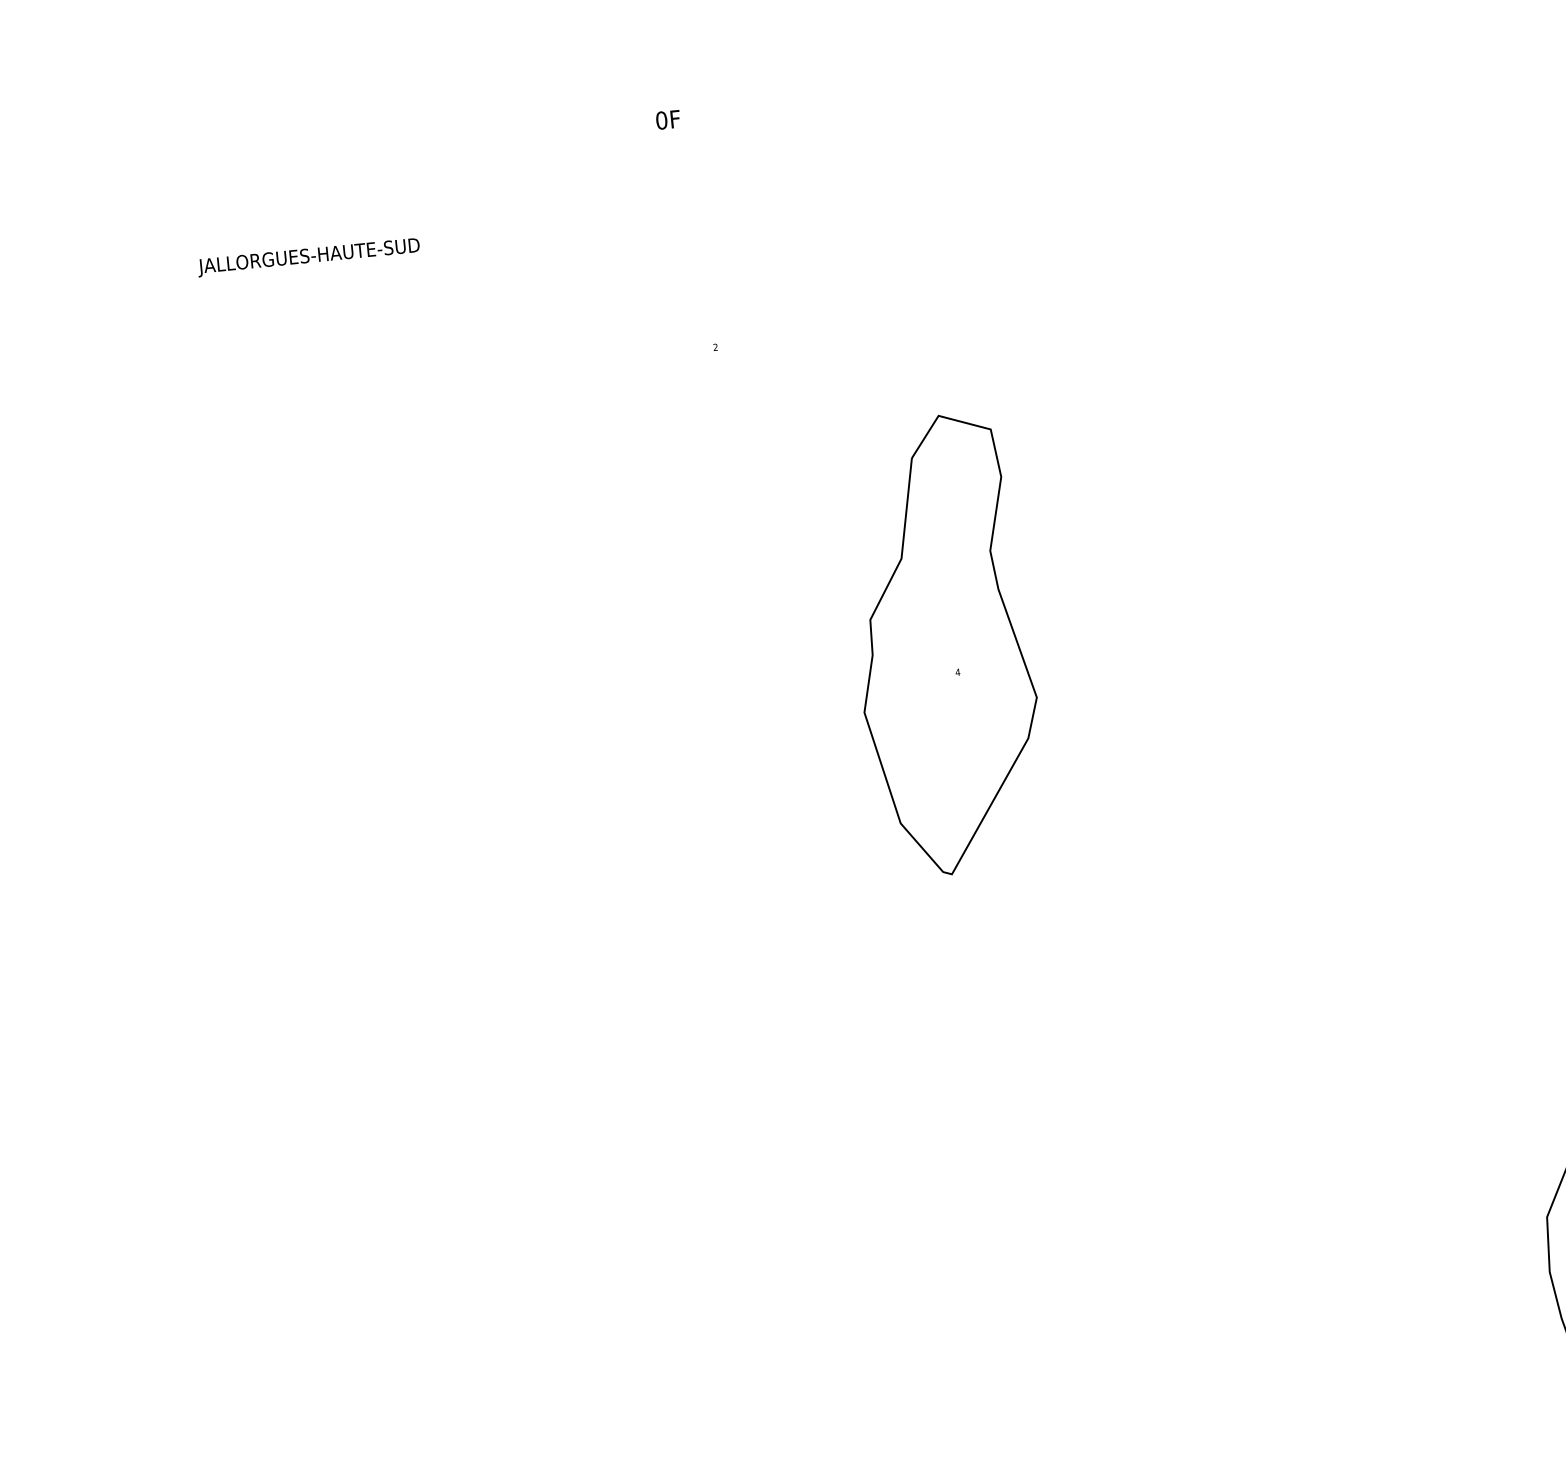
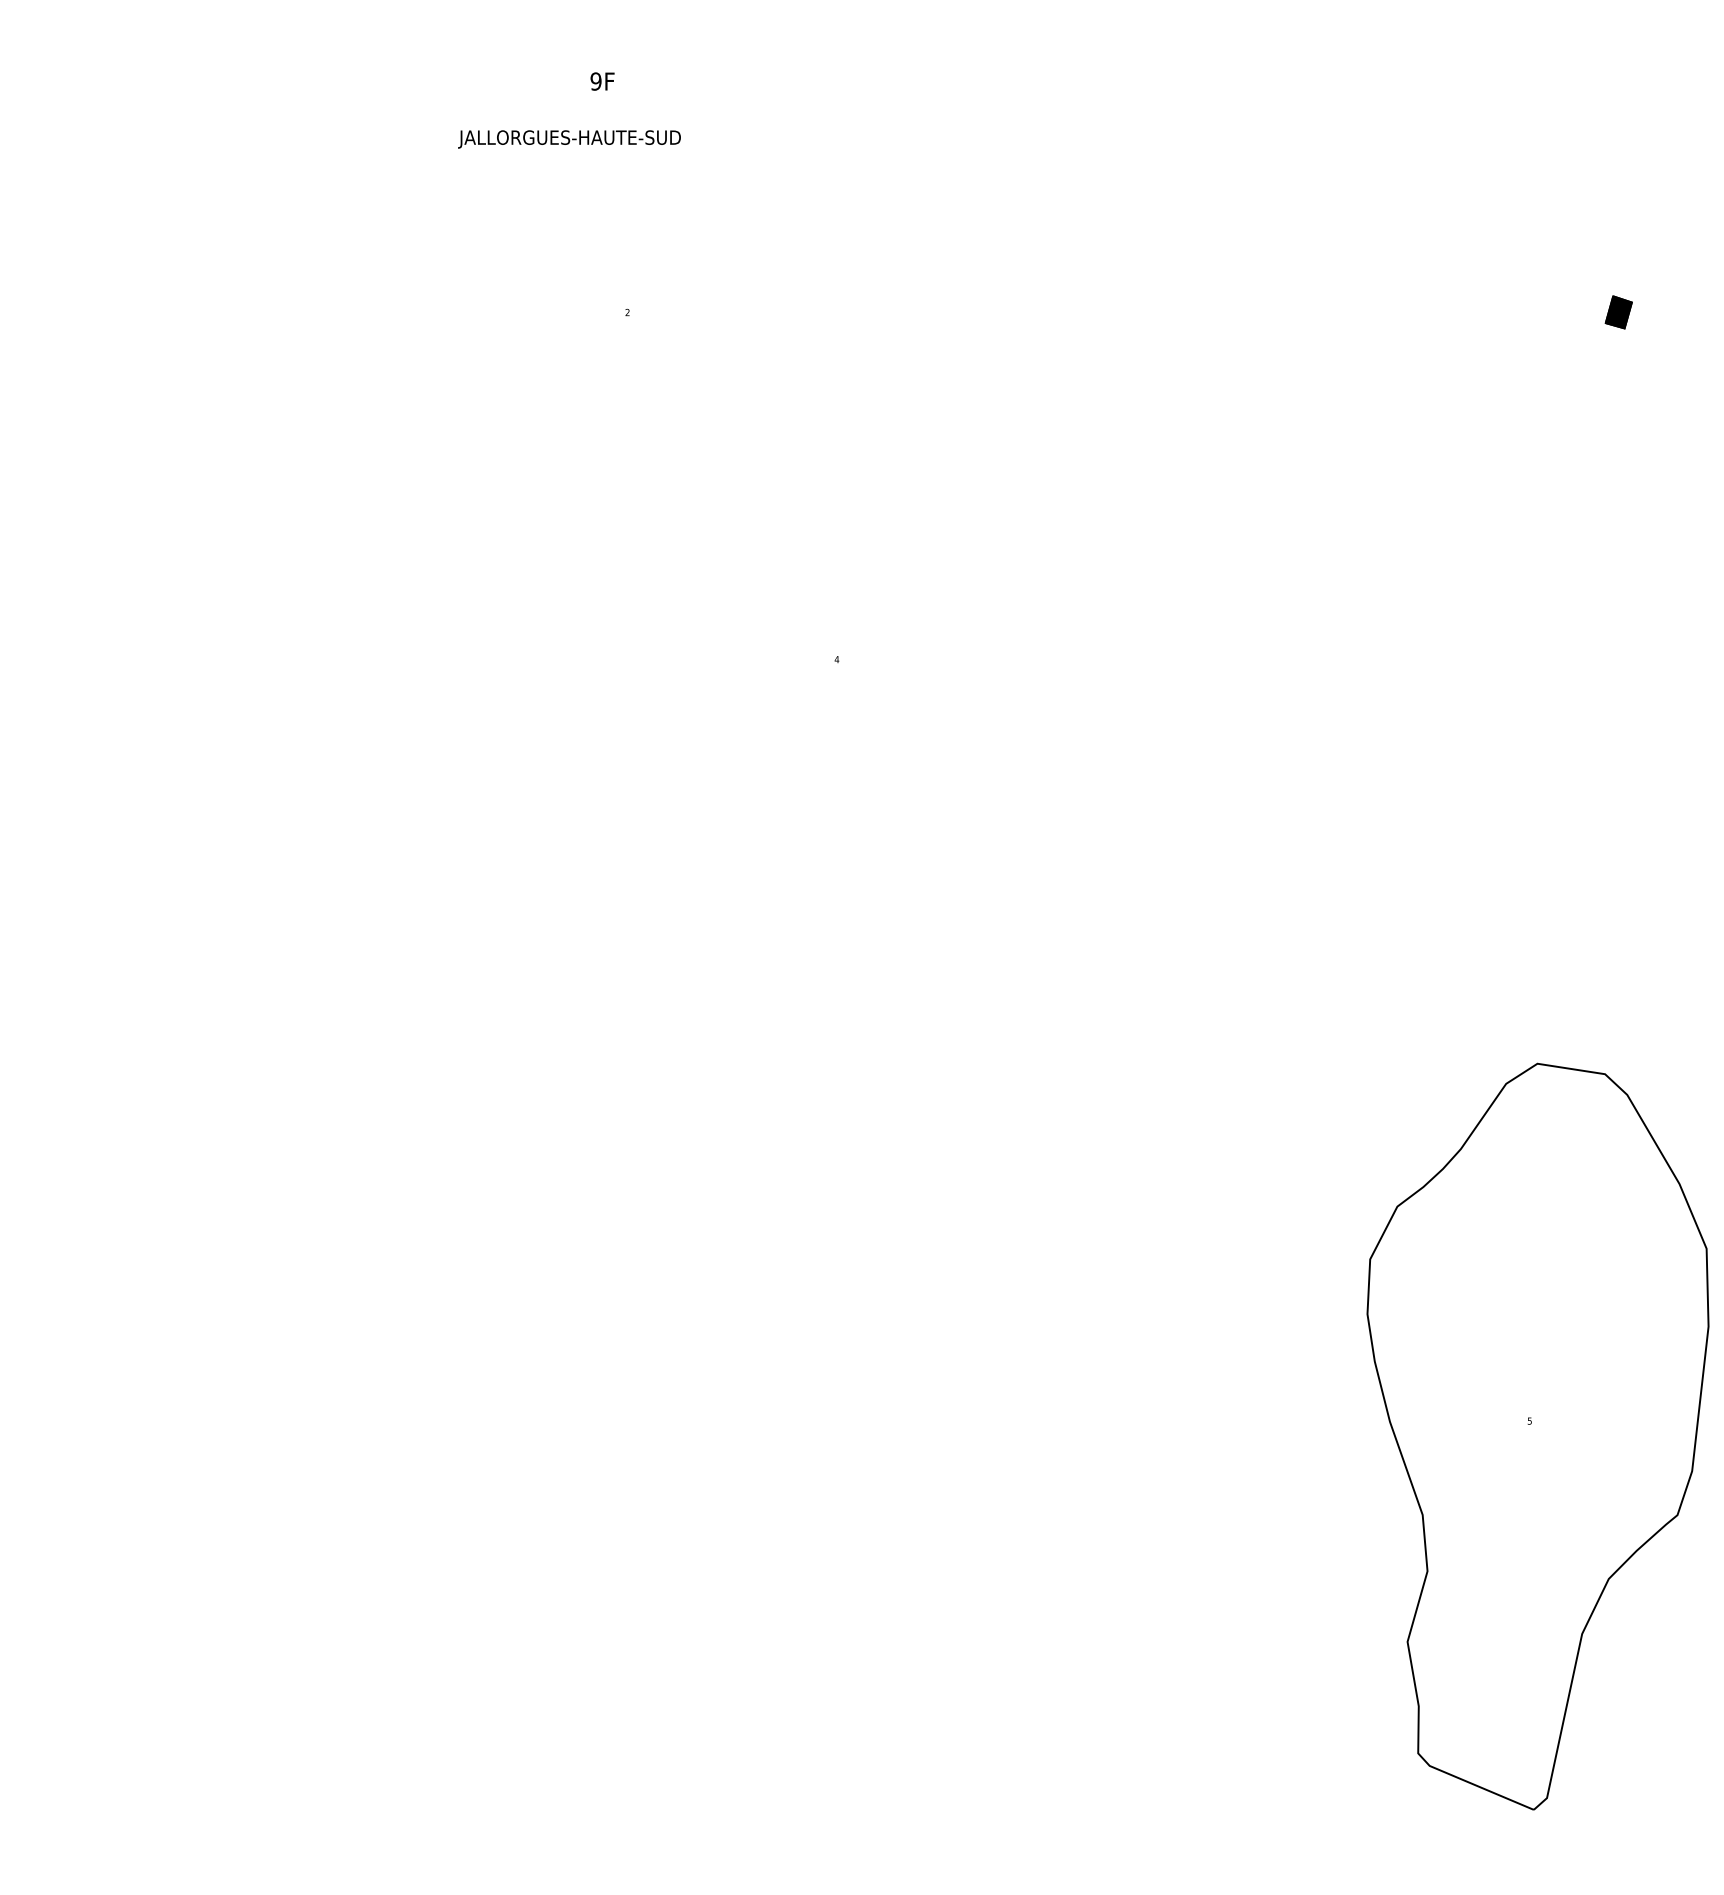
text: (661, 120) -> (595, 81), 0F -> 9F
text: (308, 257) -> (569, 139), moved
part: (944, 644) -> (826, 630), removed

